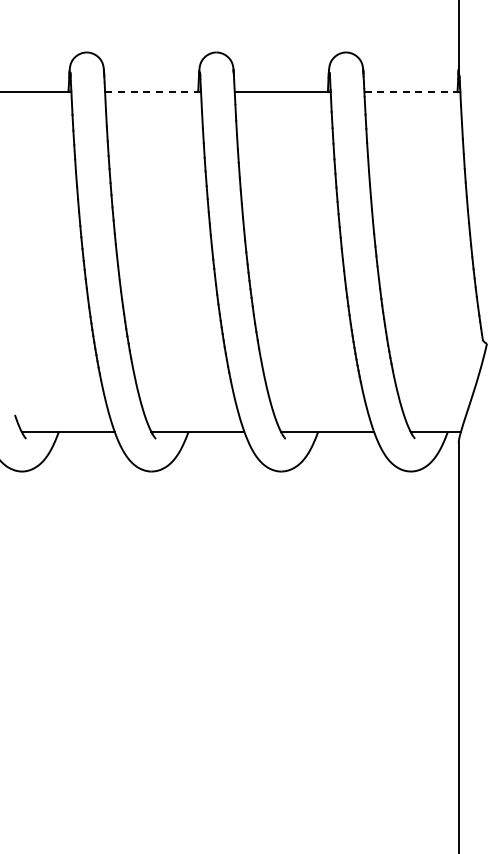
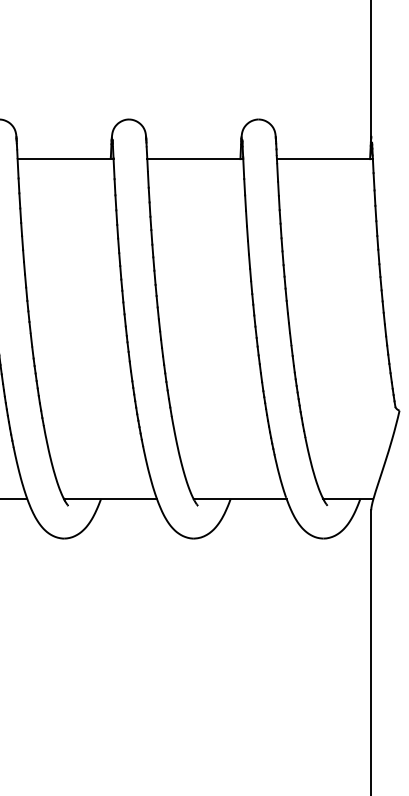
line: (153, 92) -> (66, 159), dashed -> solid
line: (412, 92) -> (325, 159), dashed -> solid

